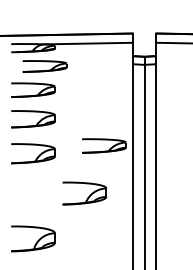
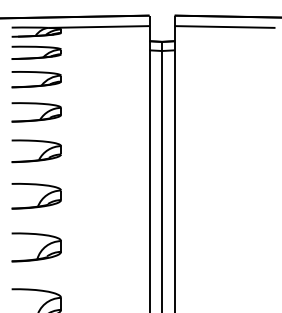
part: (44, 66) -> (36, 52), moved
part: (104, 145) -> (116, 142), removed
part: (84, 192) -> (36, 195), moved

